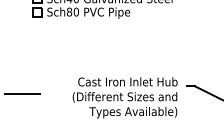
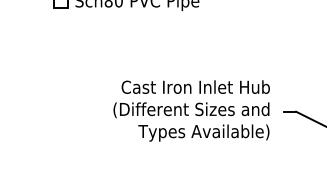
line: (22, 93) -> (38, 122), removed
text: (124, 97) -> (190, 110), moved

